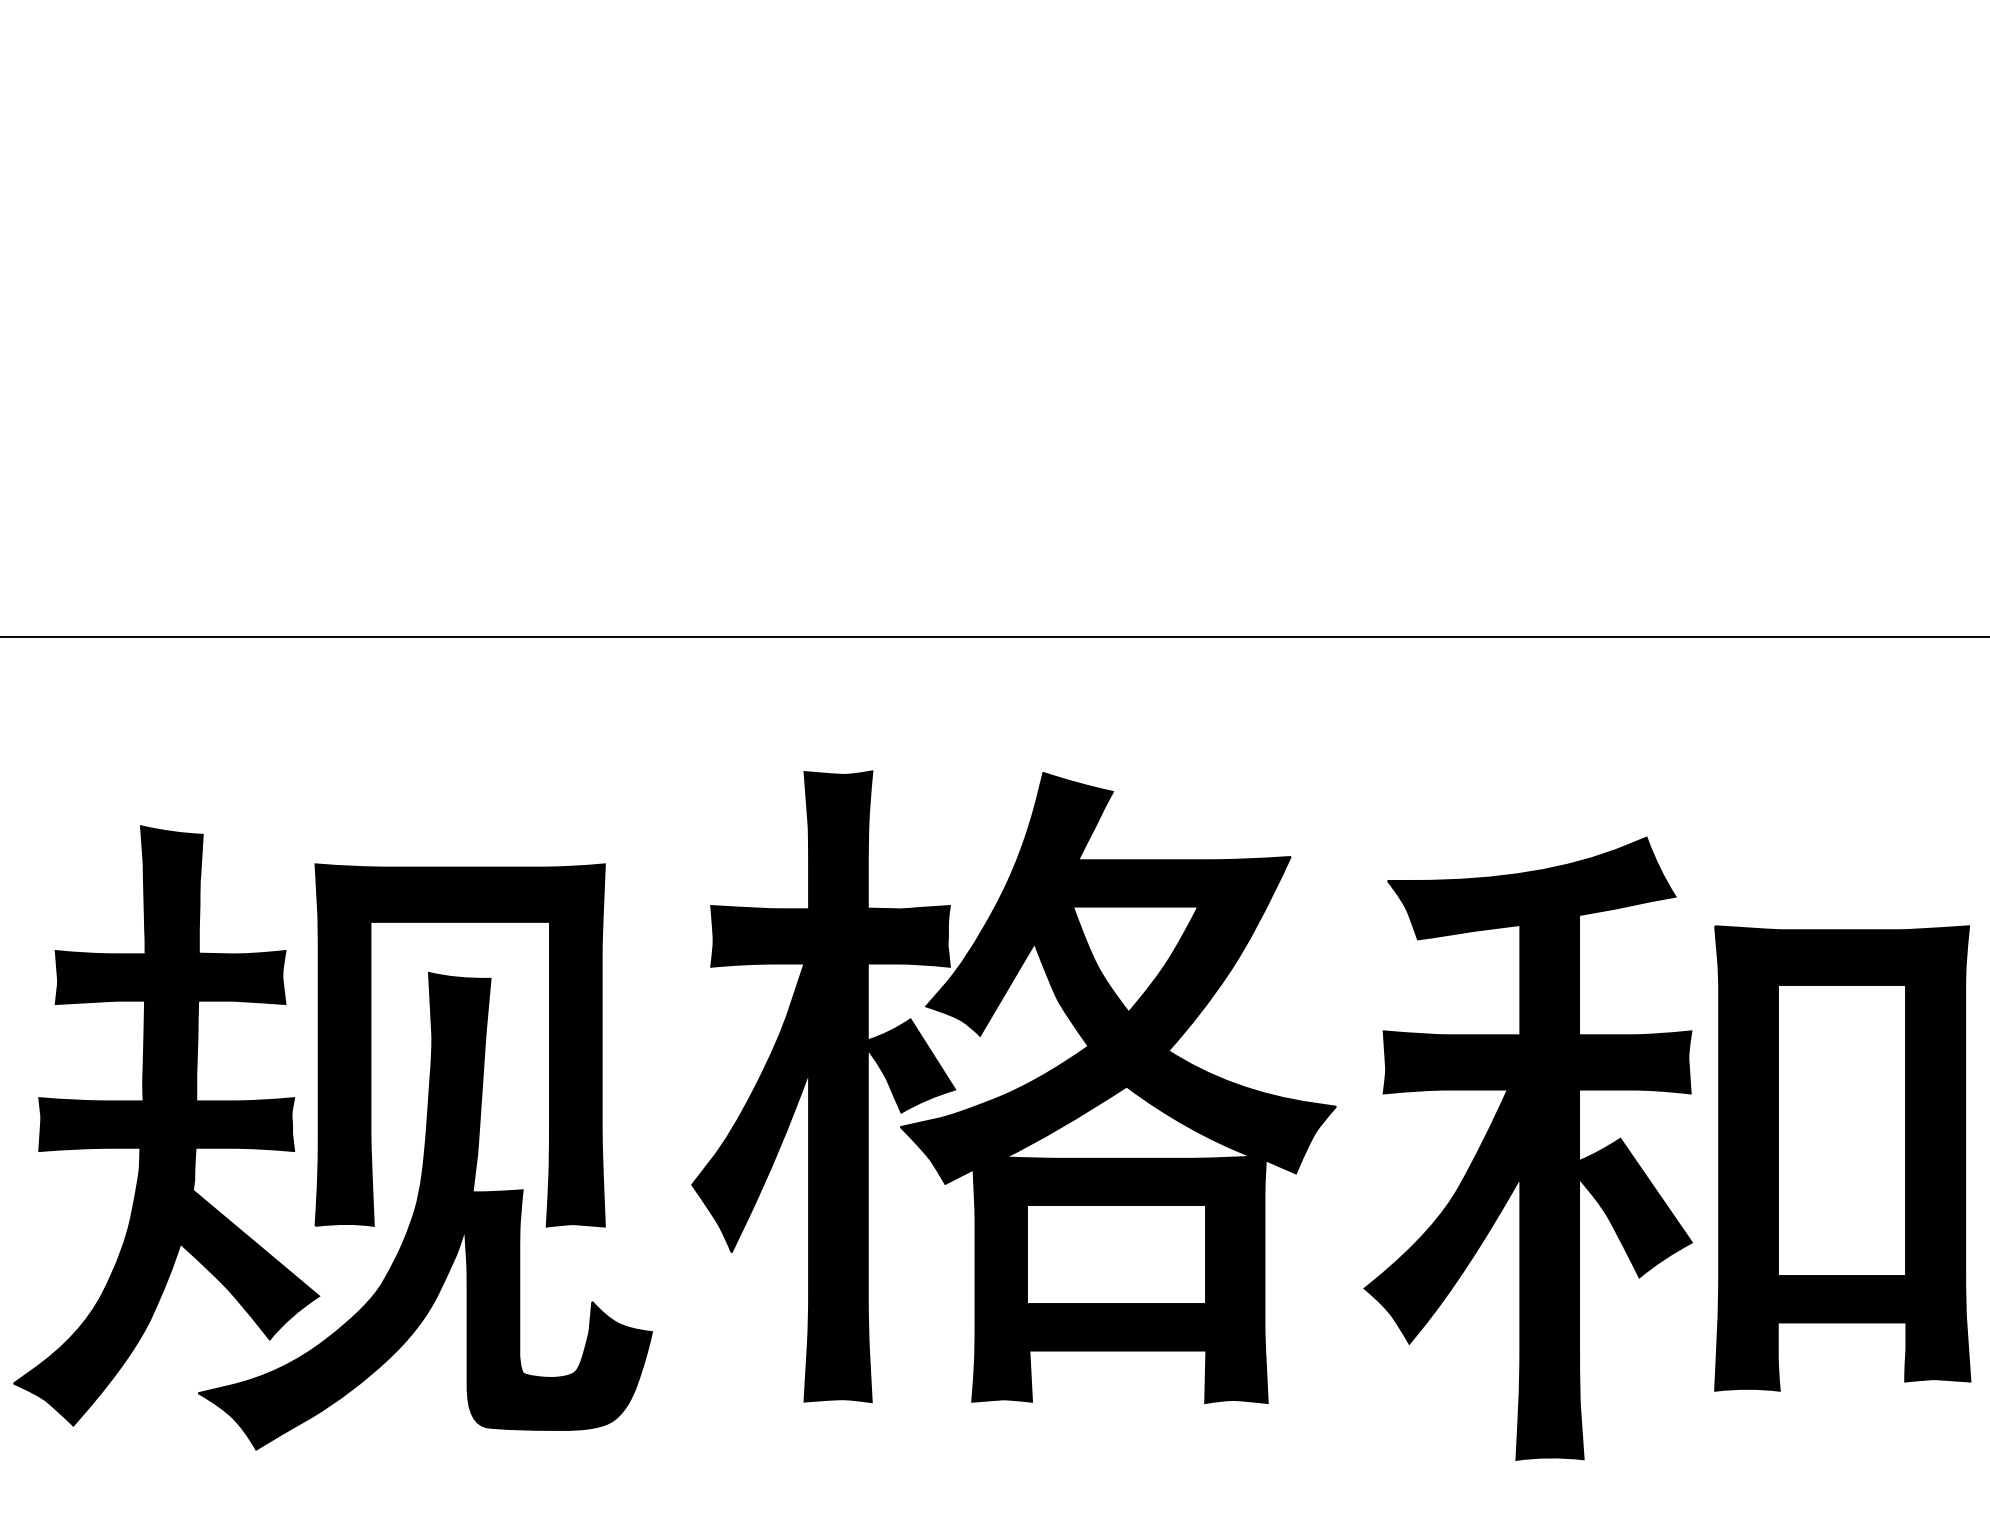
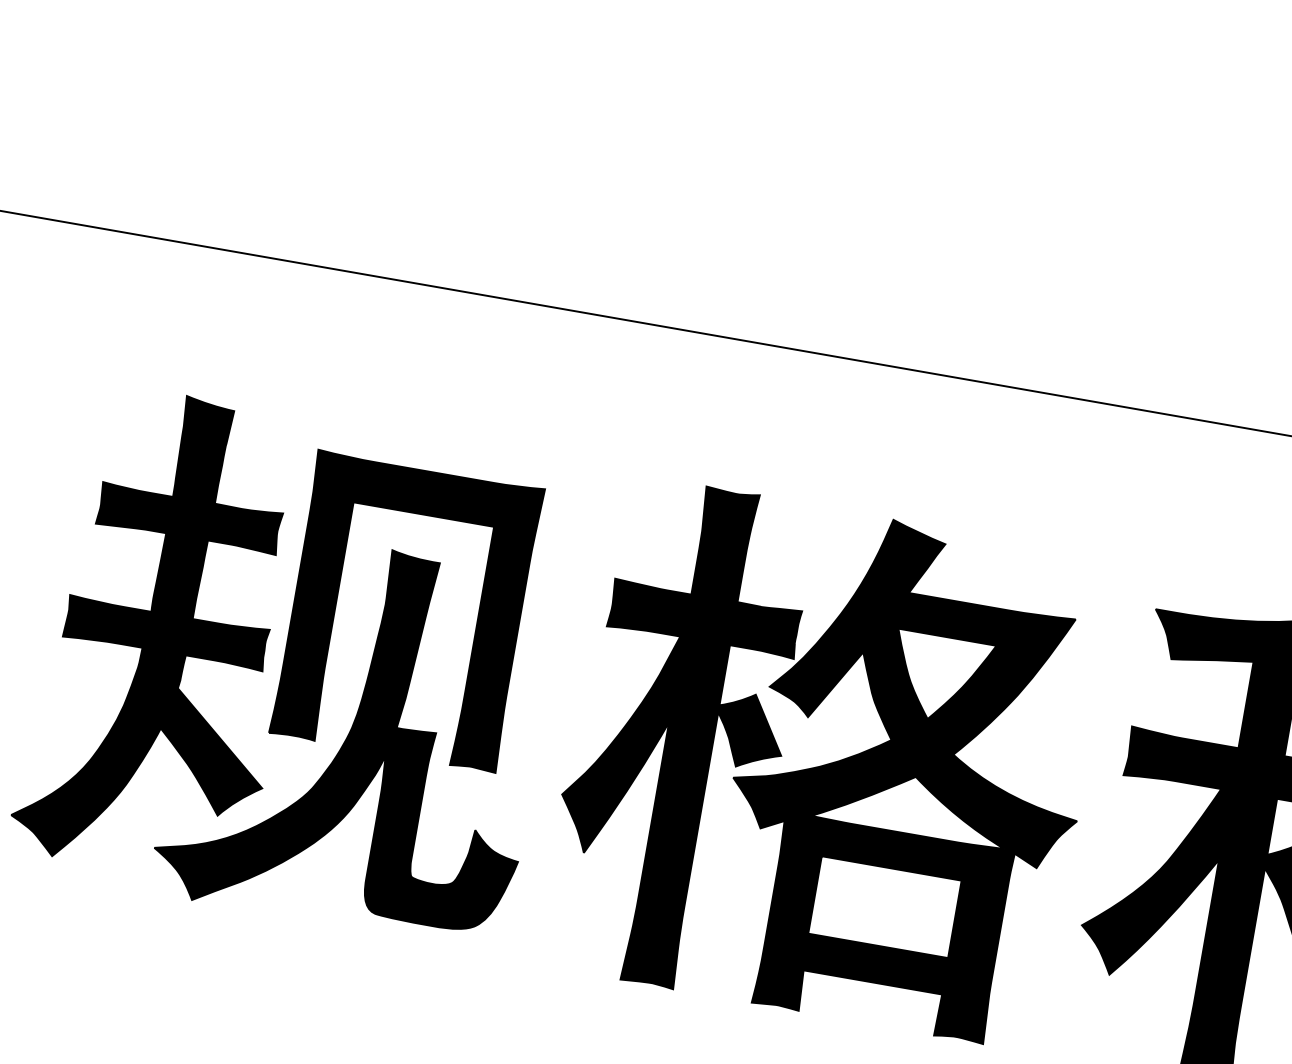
part: (1013, 1086) -> (827, 761), moved

